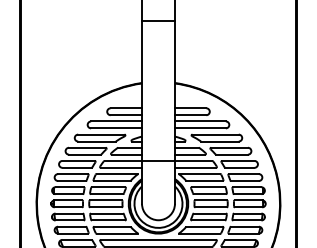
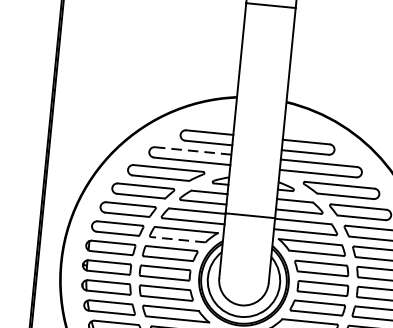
line: (116, 121) -> (193, 150), solid -> dashed
line: (112, 181) -> (178, 240), solid -> dashed

